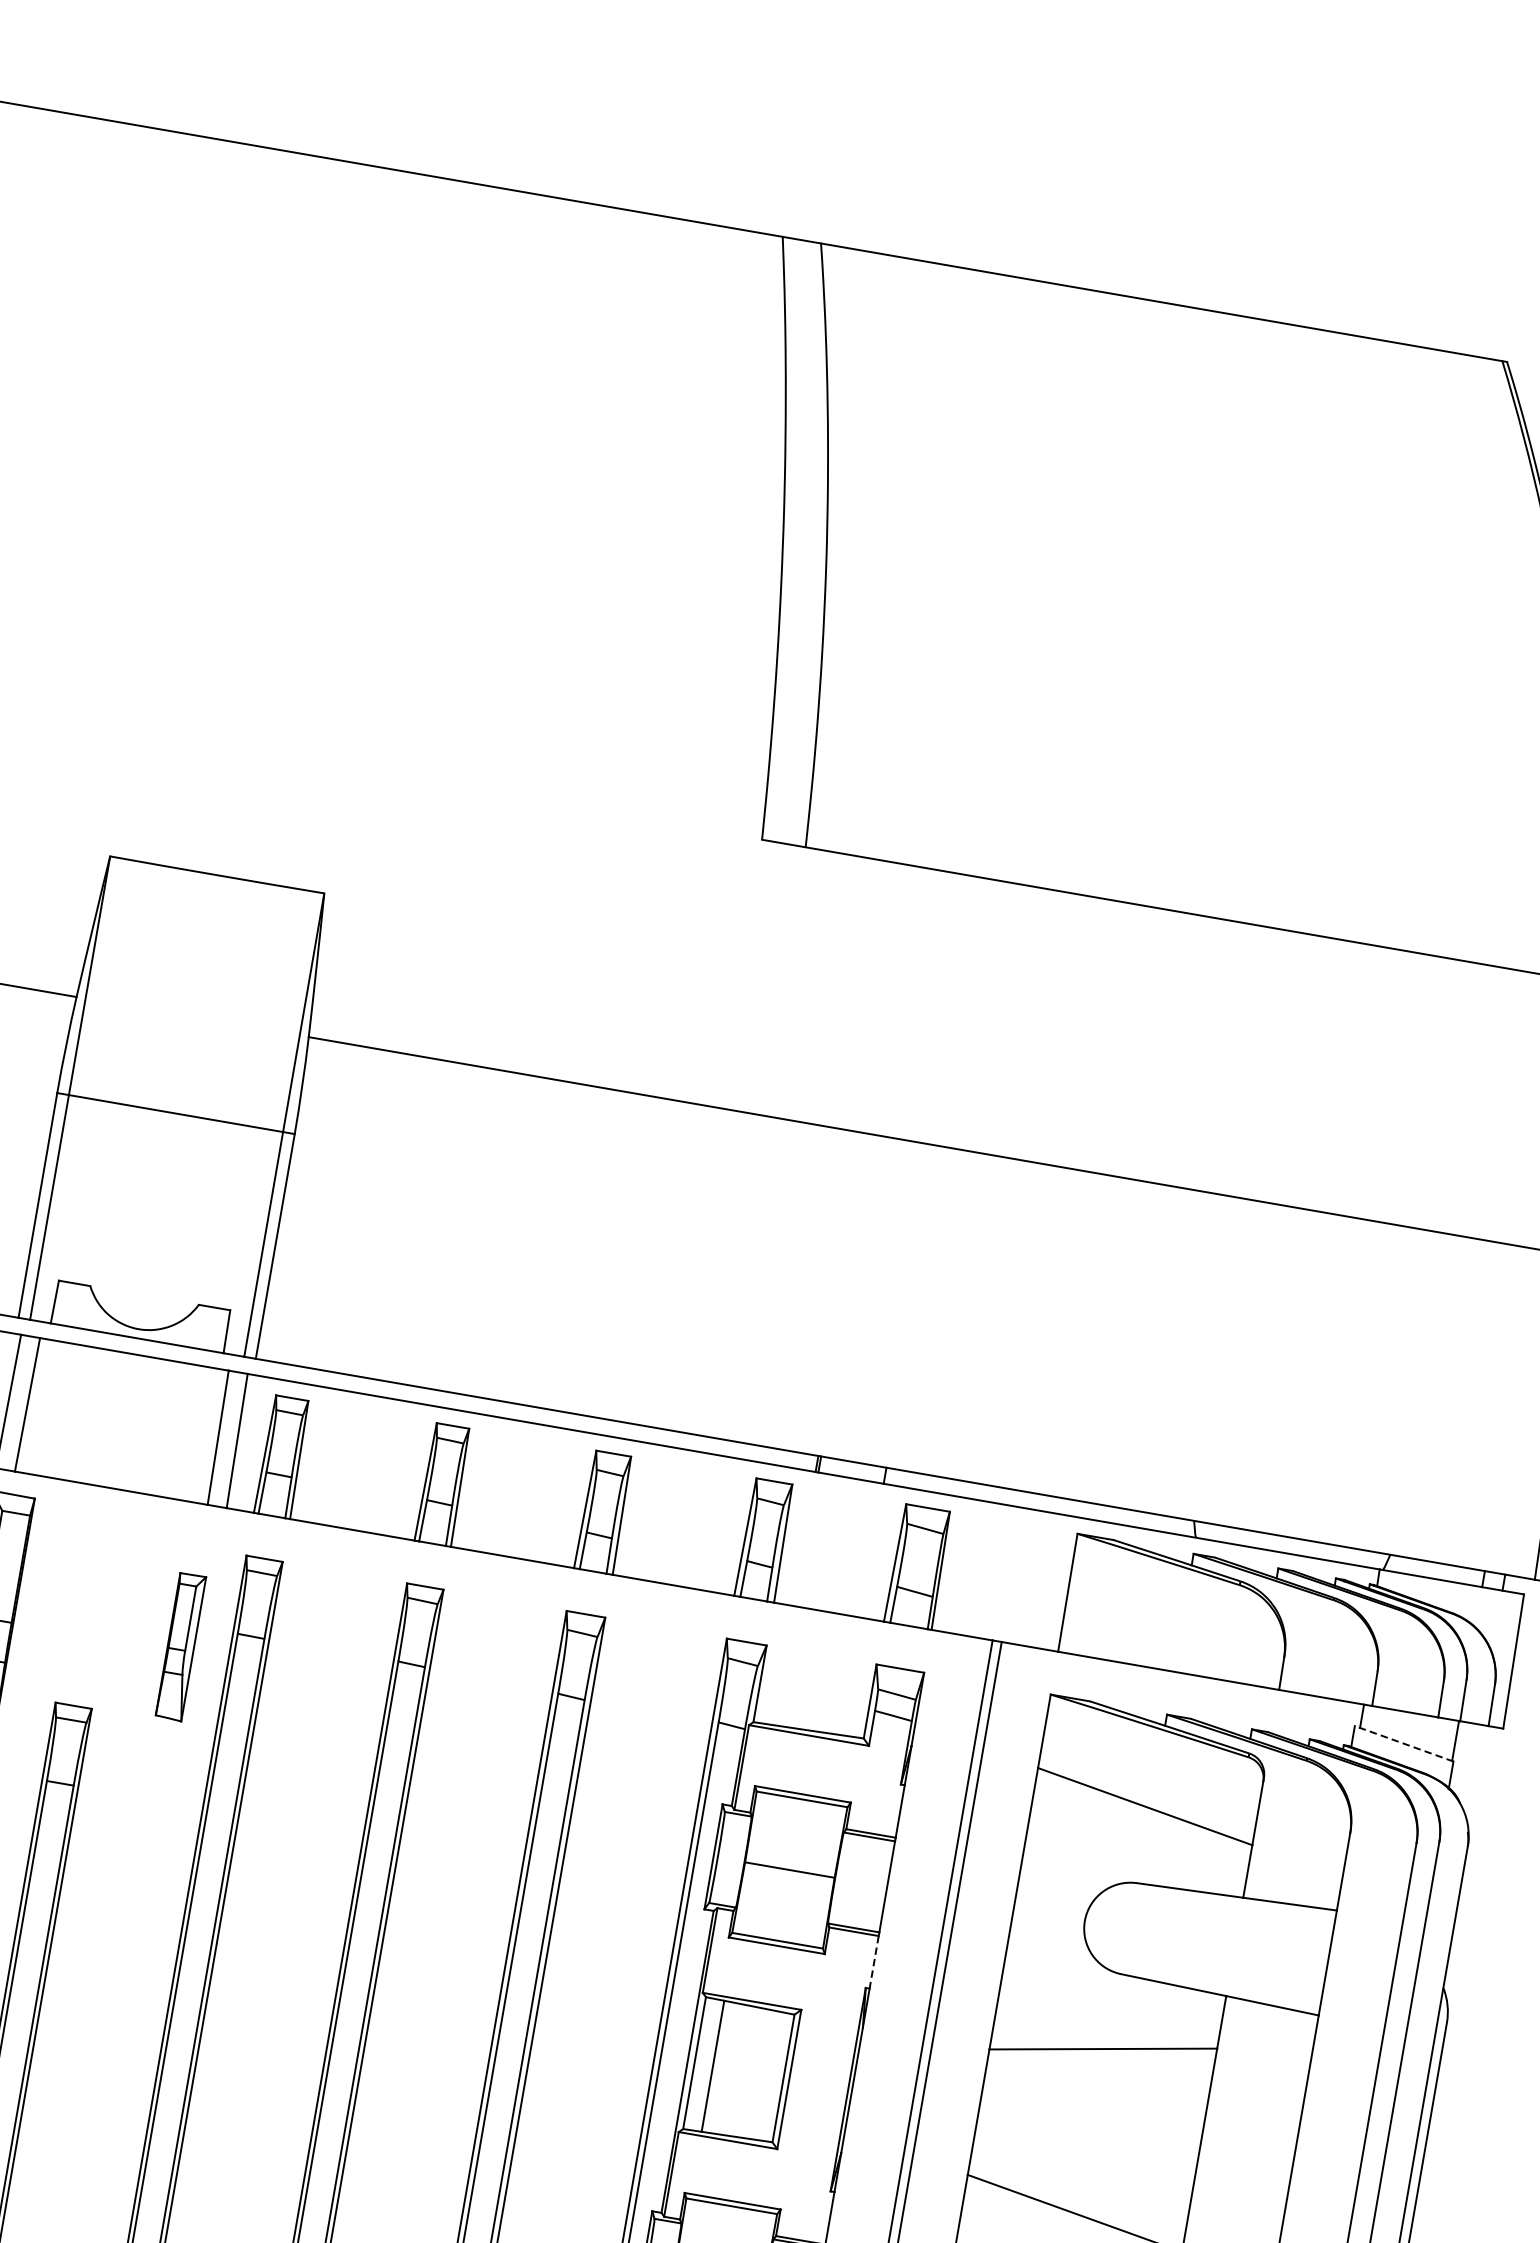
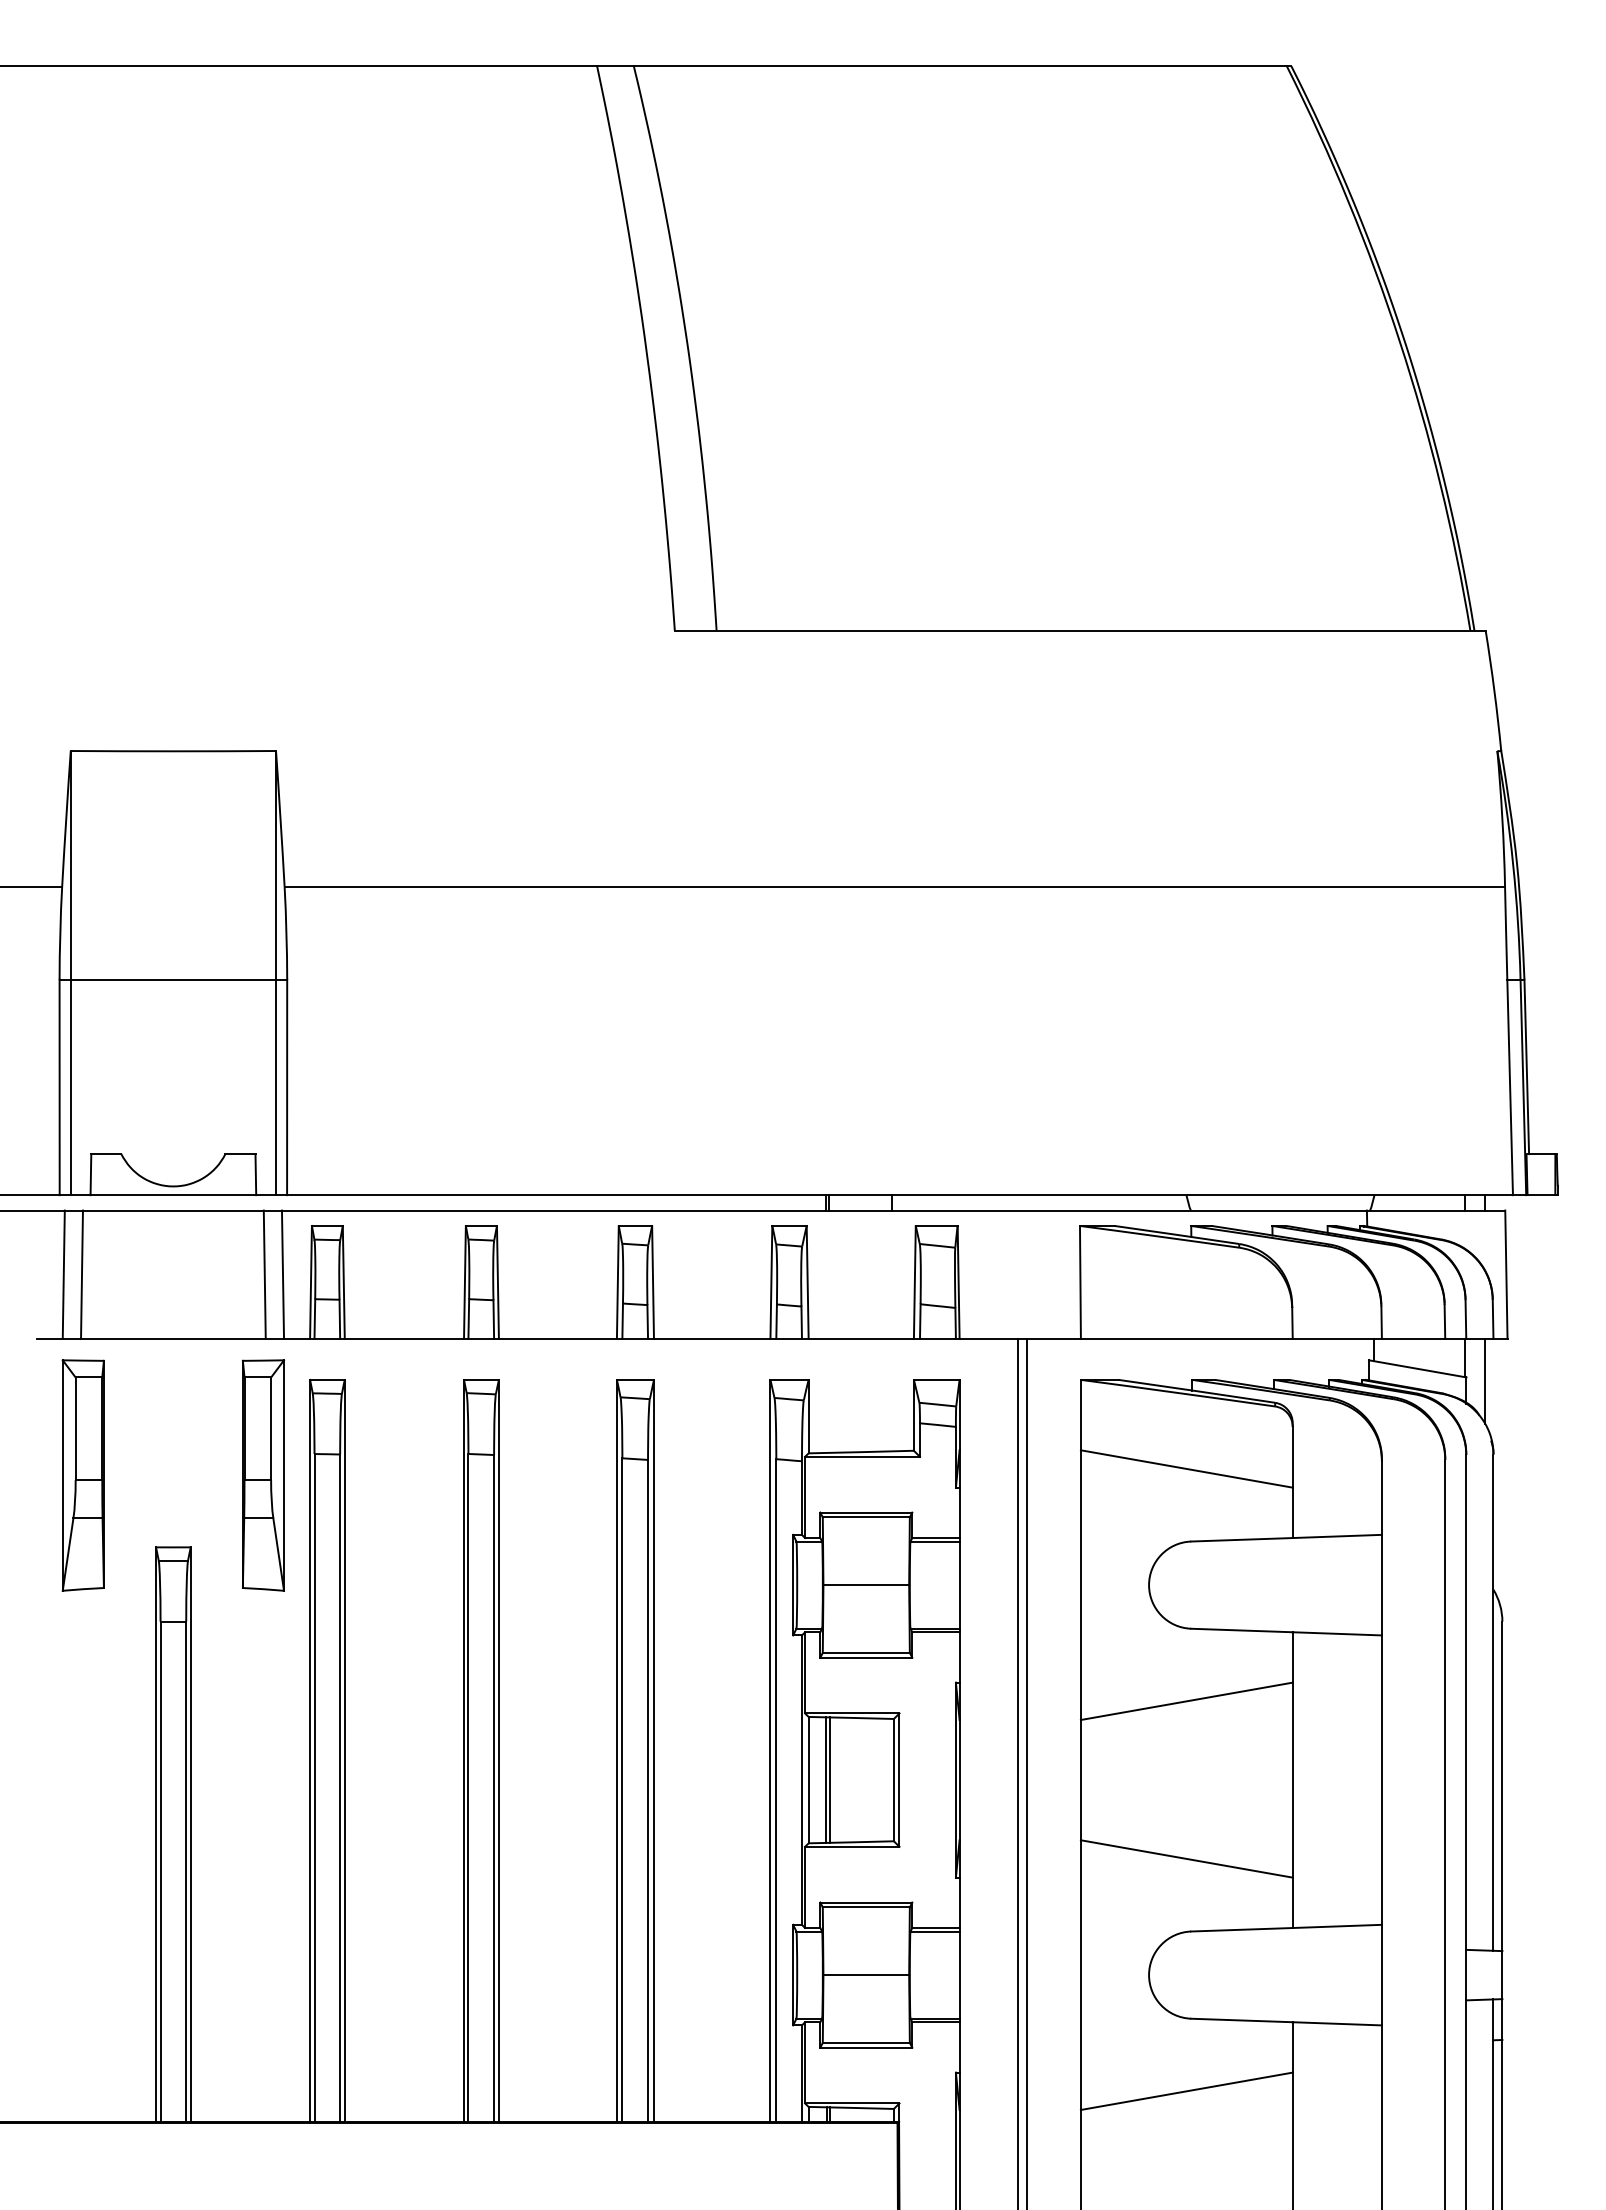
part: (180, 1647) -> (263, 1475), size x1.67
line: (1403, 1743) -> (1417, 1368), dashed -> solid
line: (1471, 1767) -> (1484, 1380), added
line: (874, 1962) -> (959, 1657), dashed -> solid
line: (716, 2066) -> (829, 1779), added

